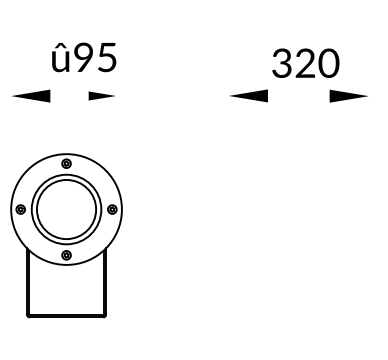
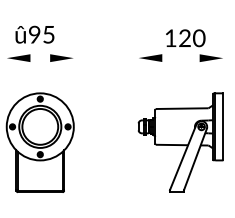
text: (83, 57) -> (34, 34), moved
text: (281, 63) -> (170, 38), 320 -> 120
part: (101, 94) -> (61, 57), size x1.43
part: (298, 235) -> (180, 142), added

